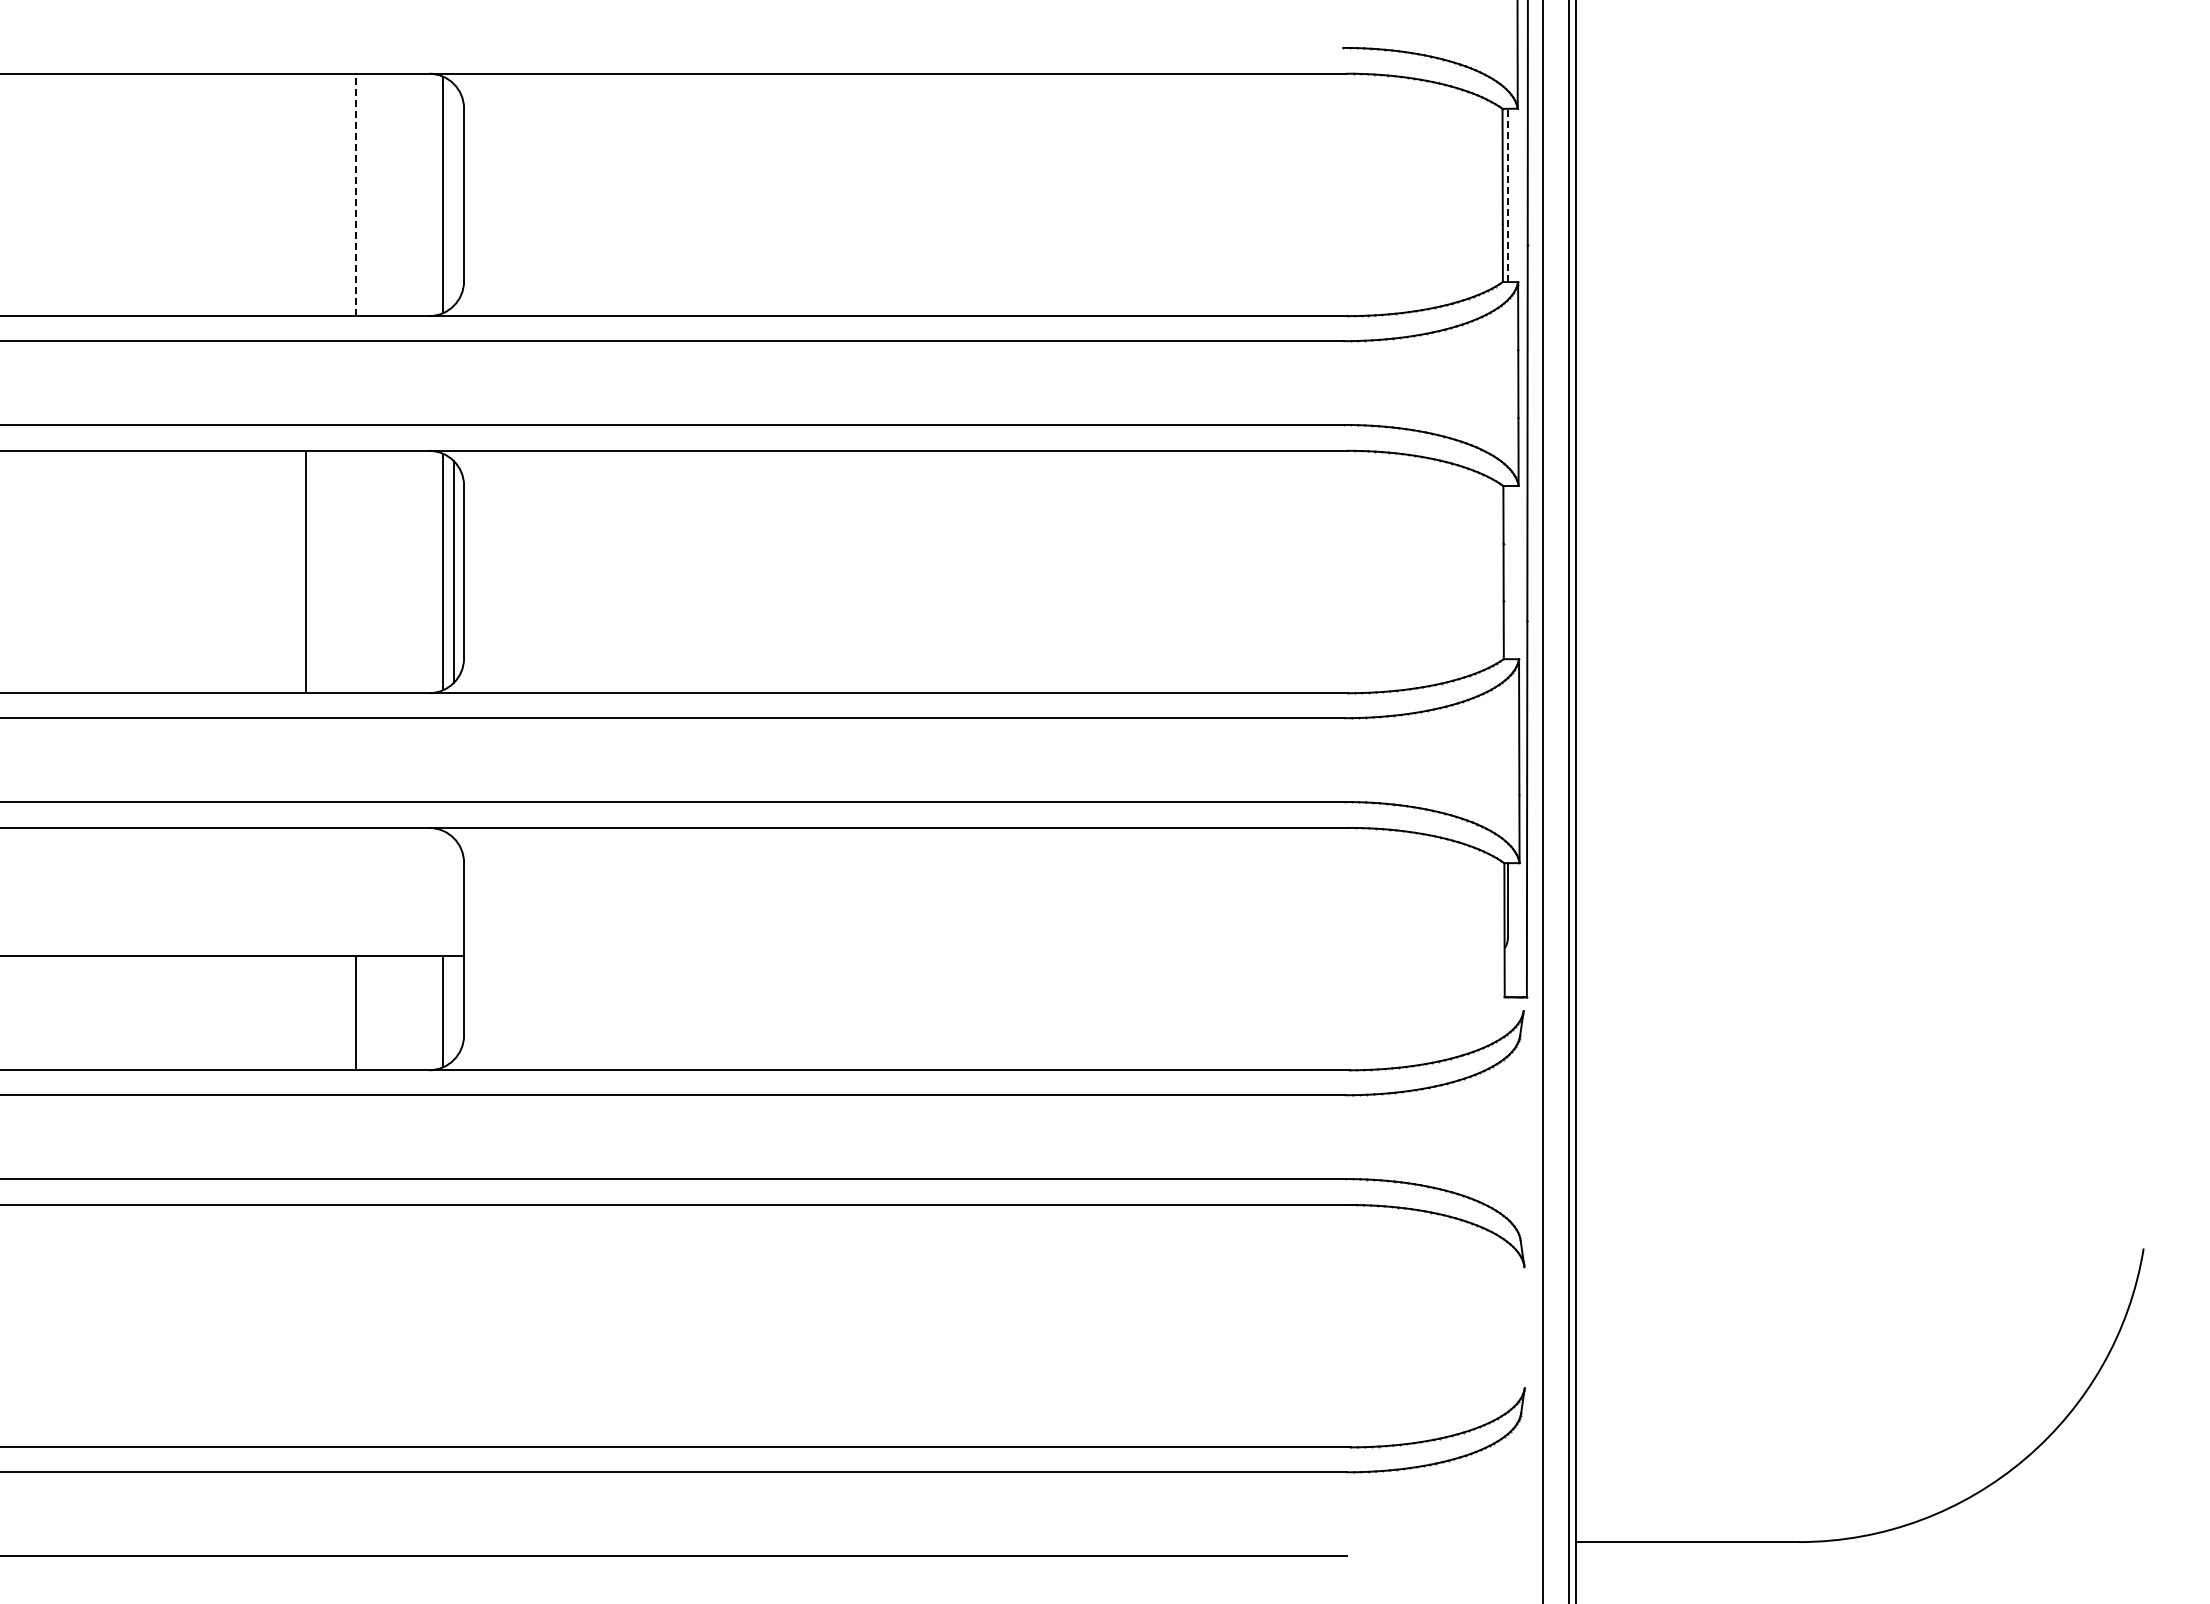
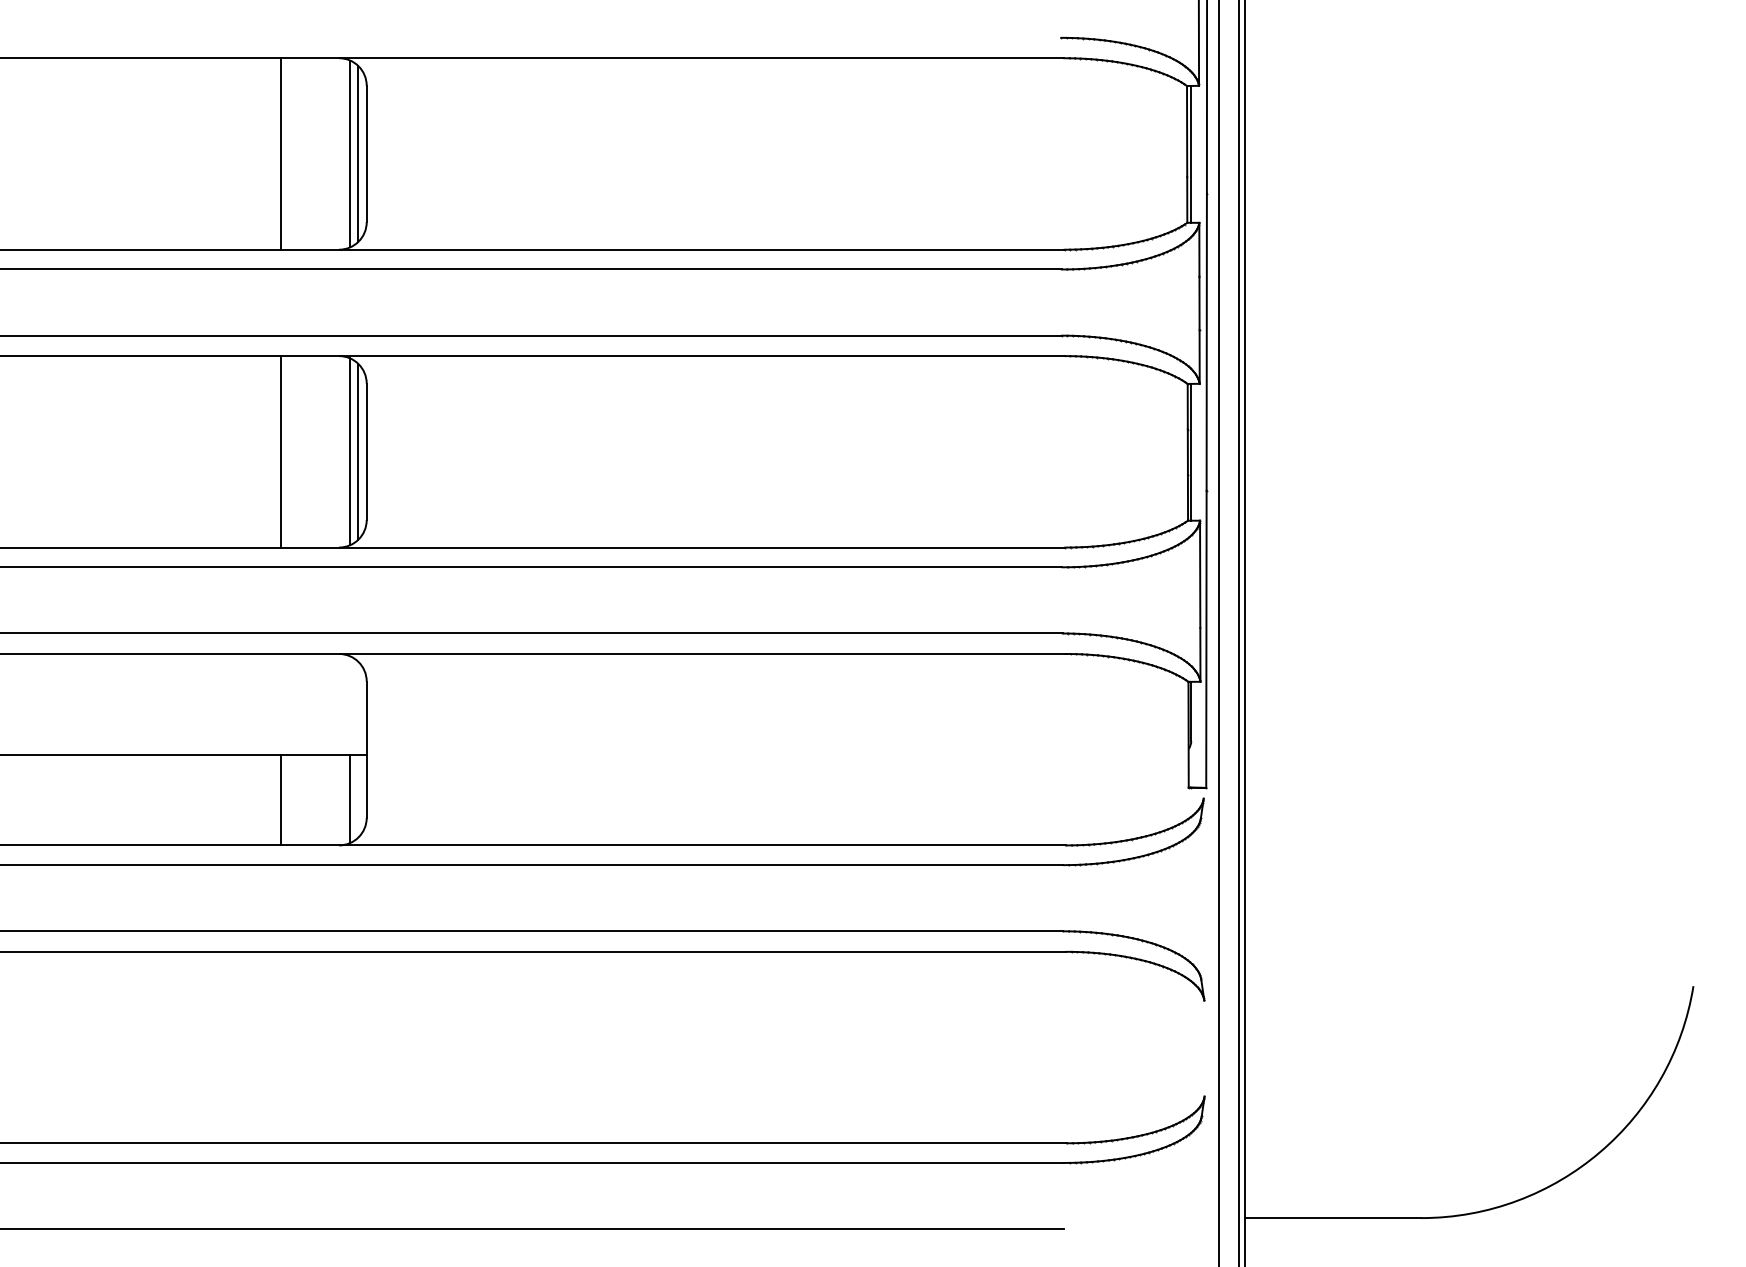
line: (355, 194) -> (280, 153), dashed -> solid
line: (453, 194) -> (358, 153), added
line: (1507, 195) -> (1190, 154), dashed -> solid
line: (305, 571) -> (280, 451), moved
line: (1507, 572) -> (1190, 452), added

